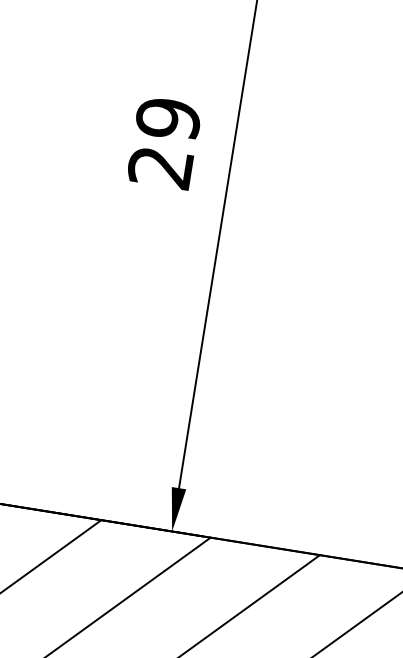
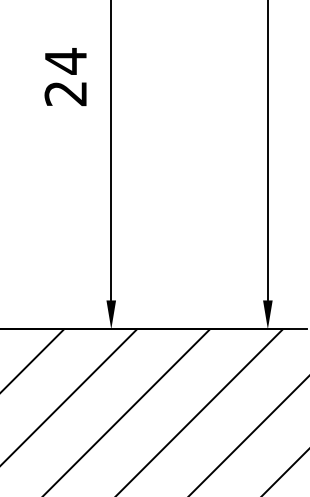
text: (167, 119) -> (65, 61), 29 -> 24

